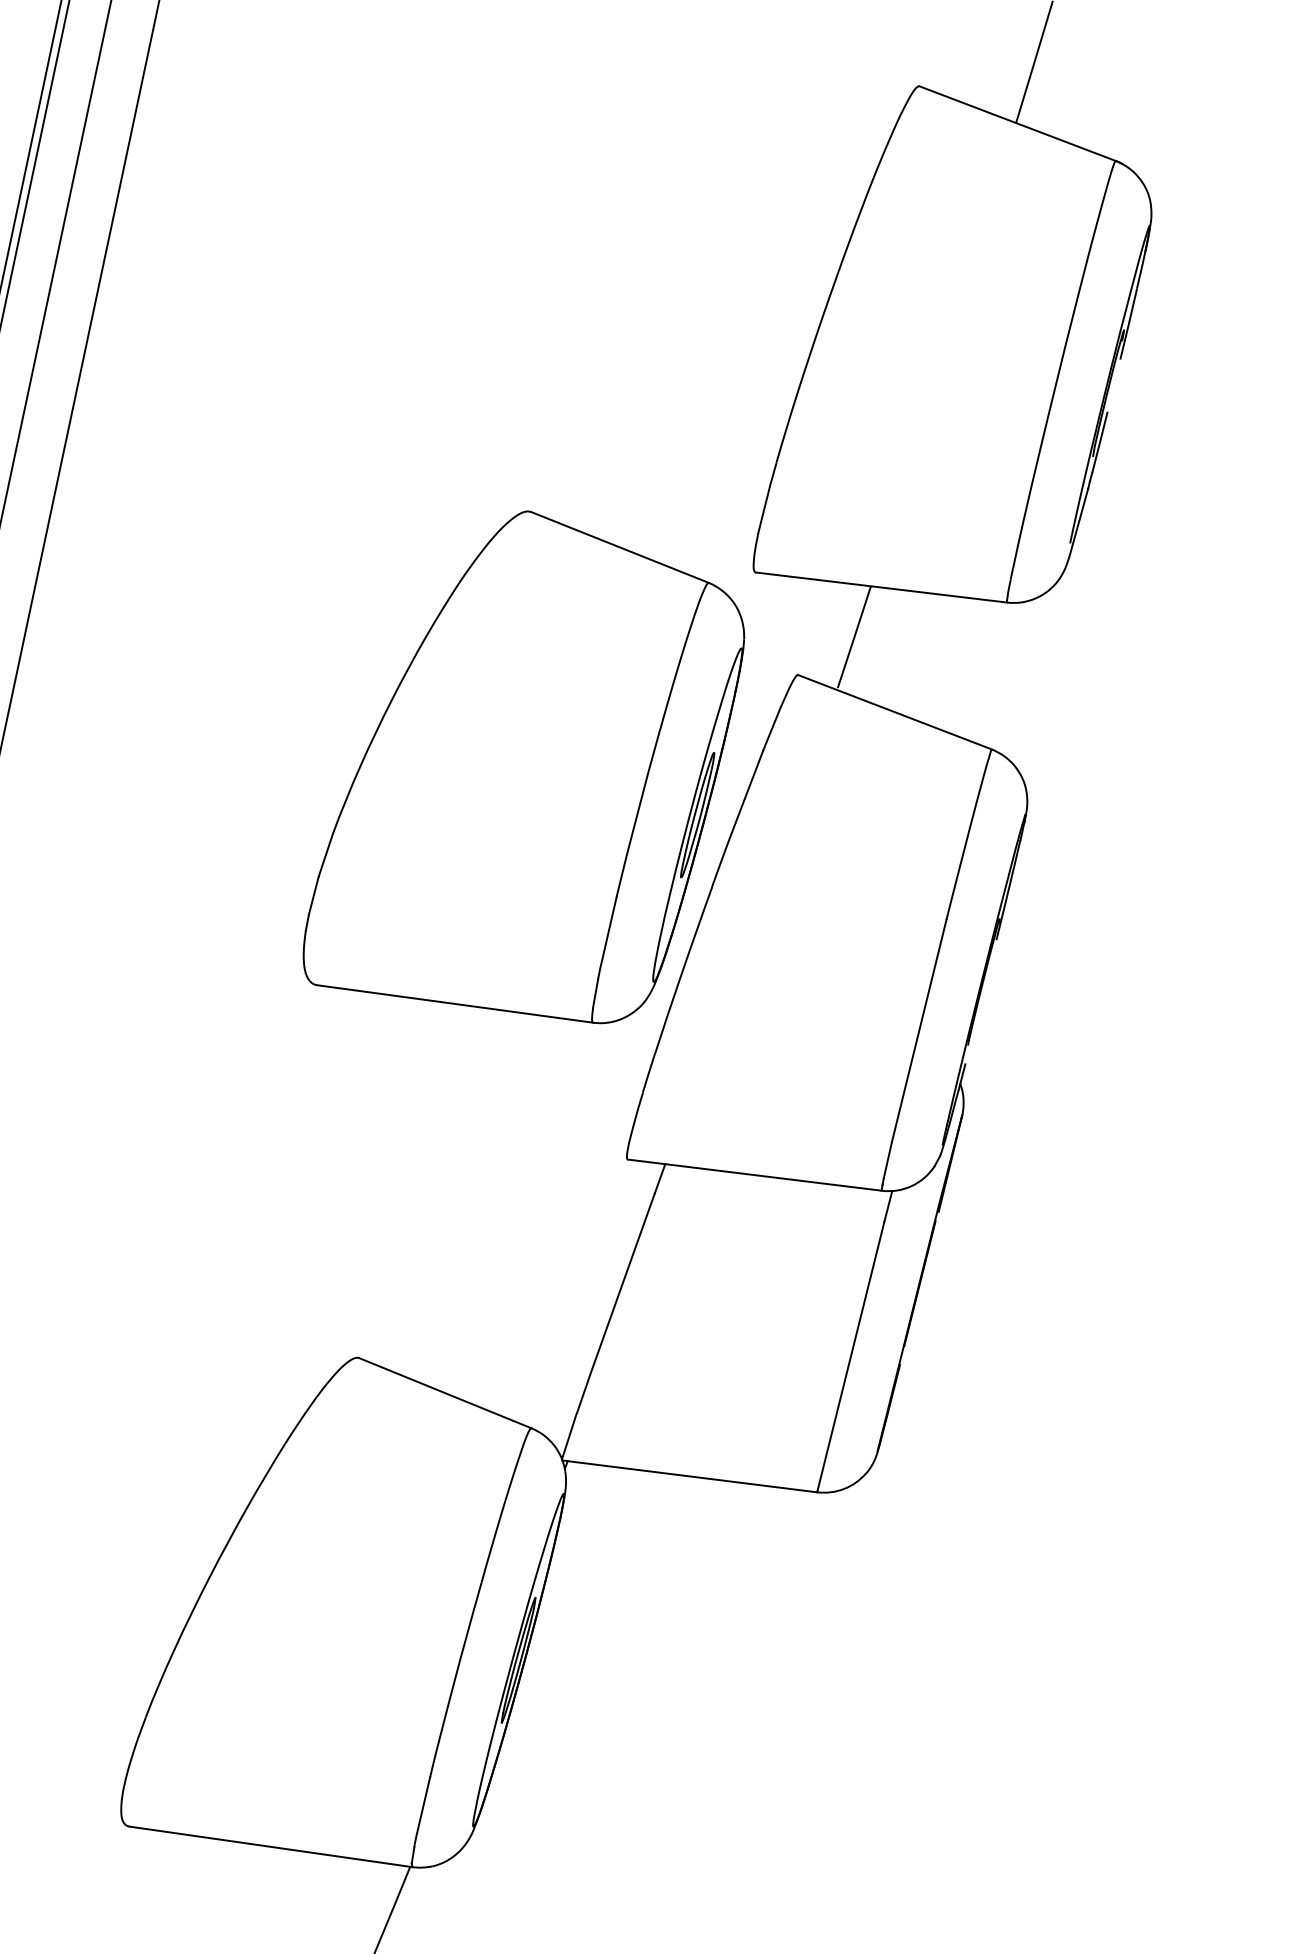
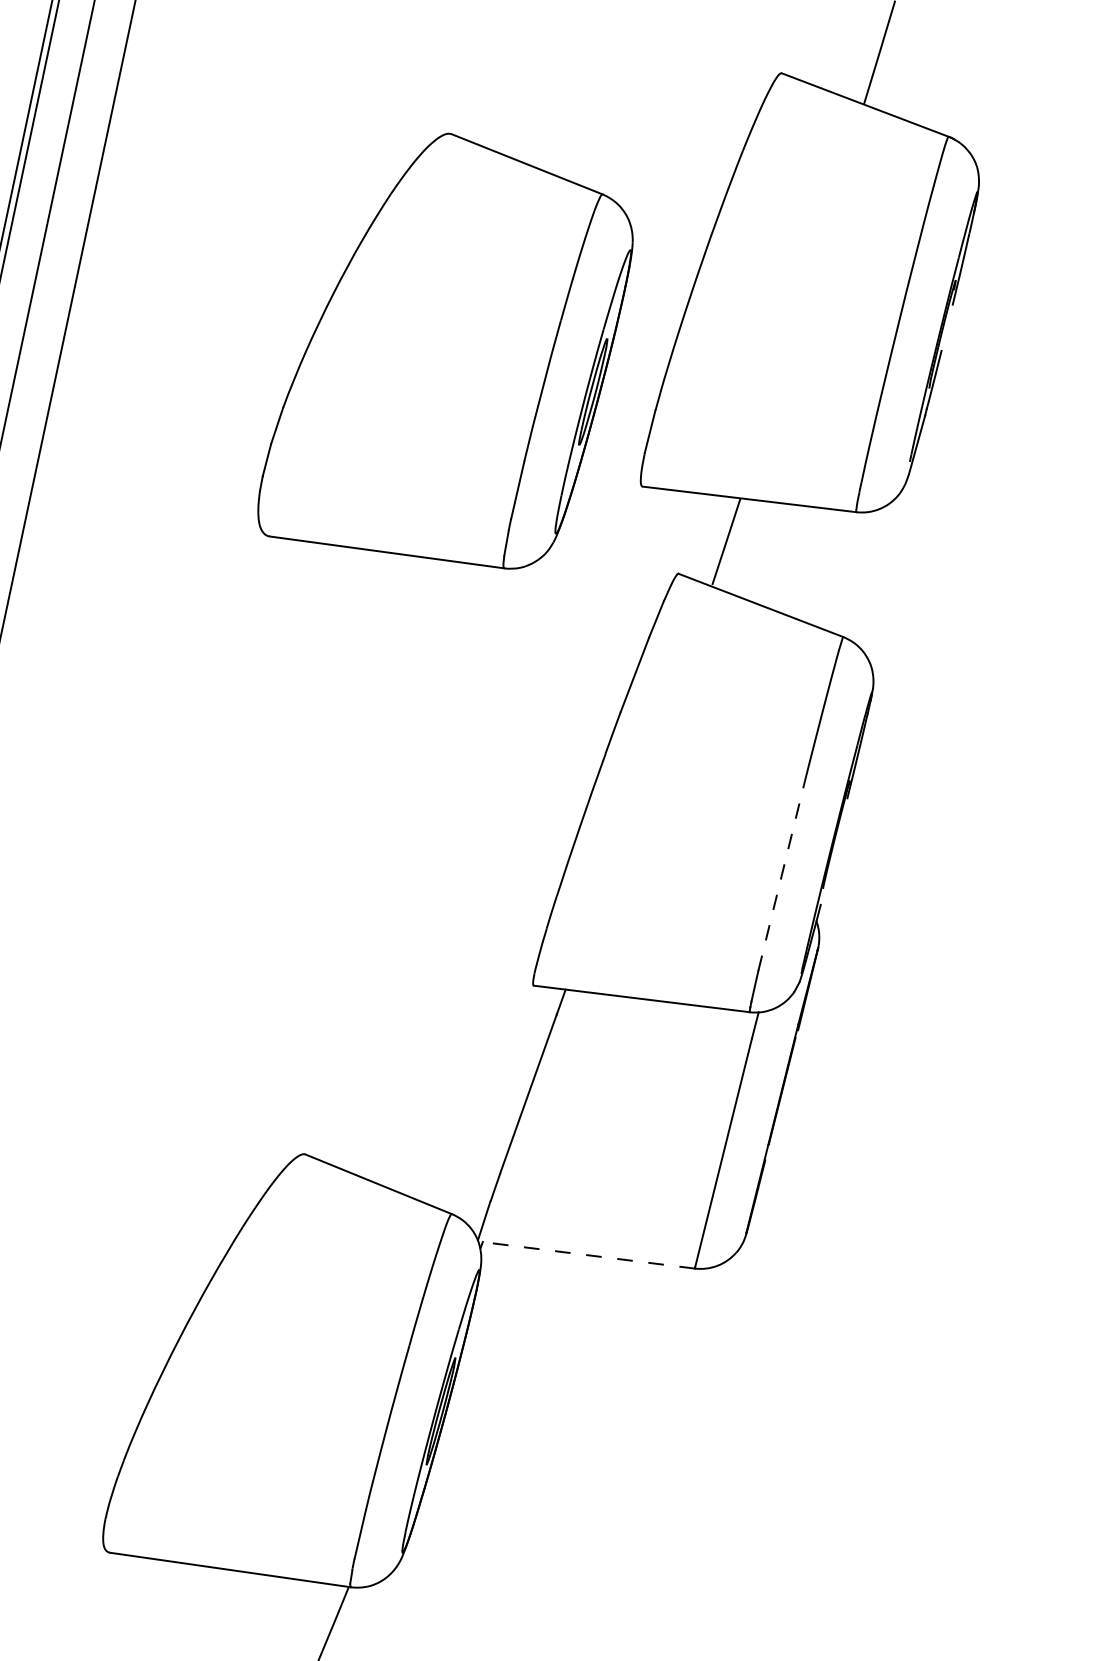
part: (523, 766) -> (445, 350), moved
line: (919, 1029) -> (781, 875), solid -> dashed
line: (688, 1475) -> (585, 1254), solid -> dashed

